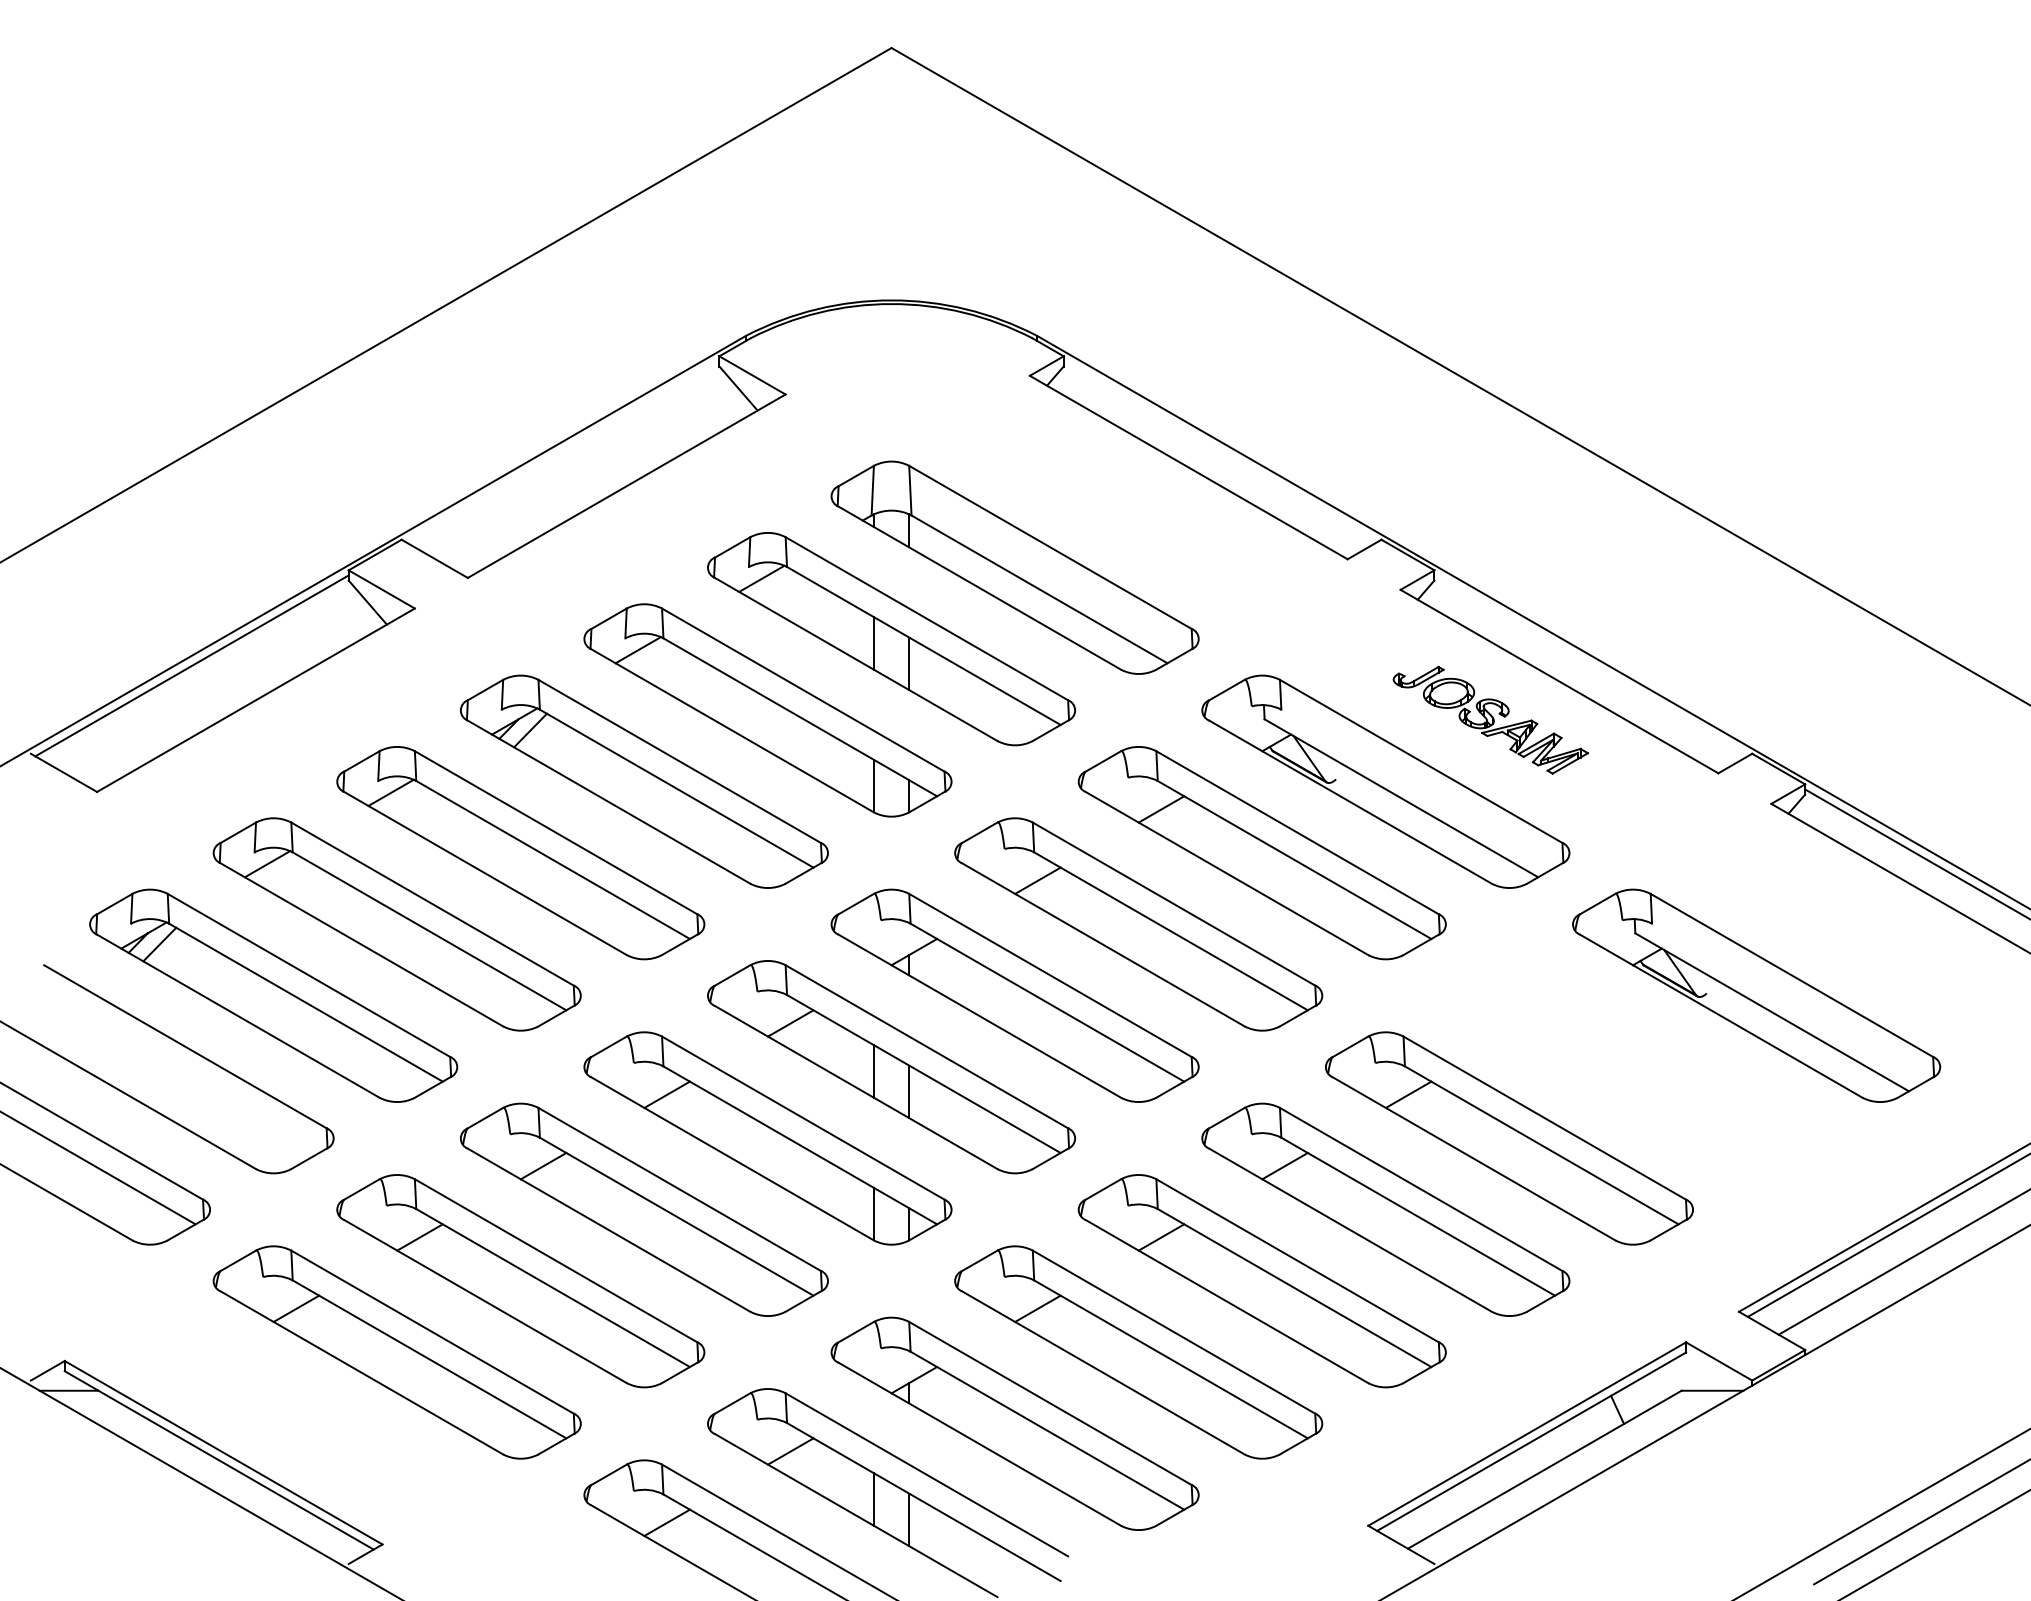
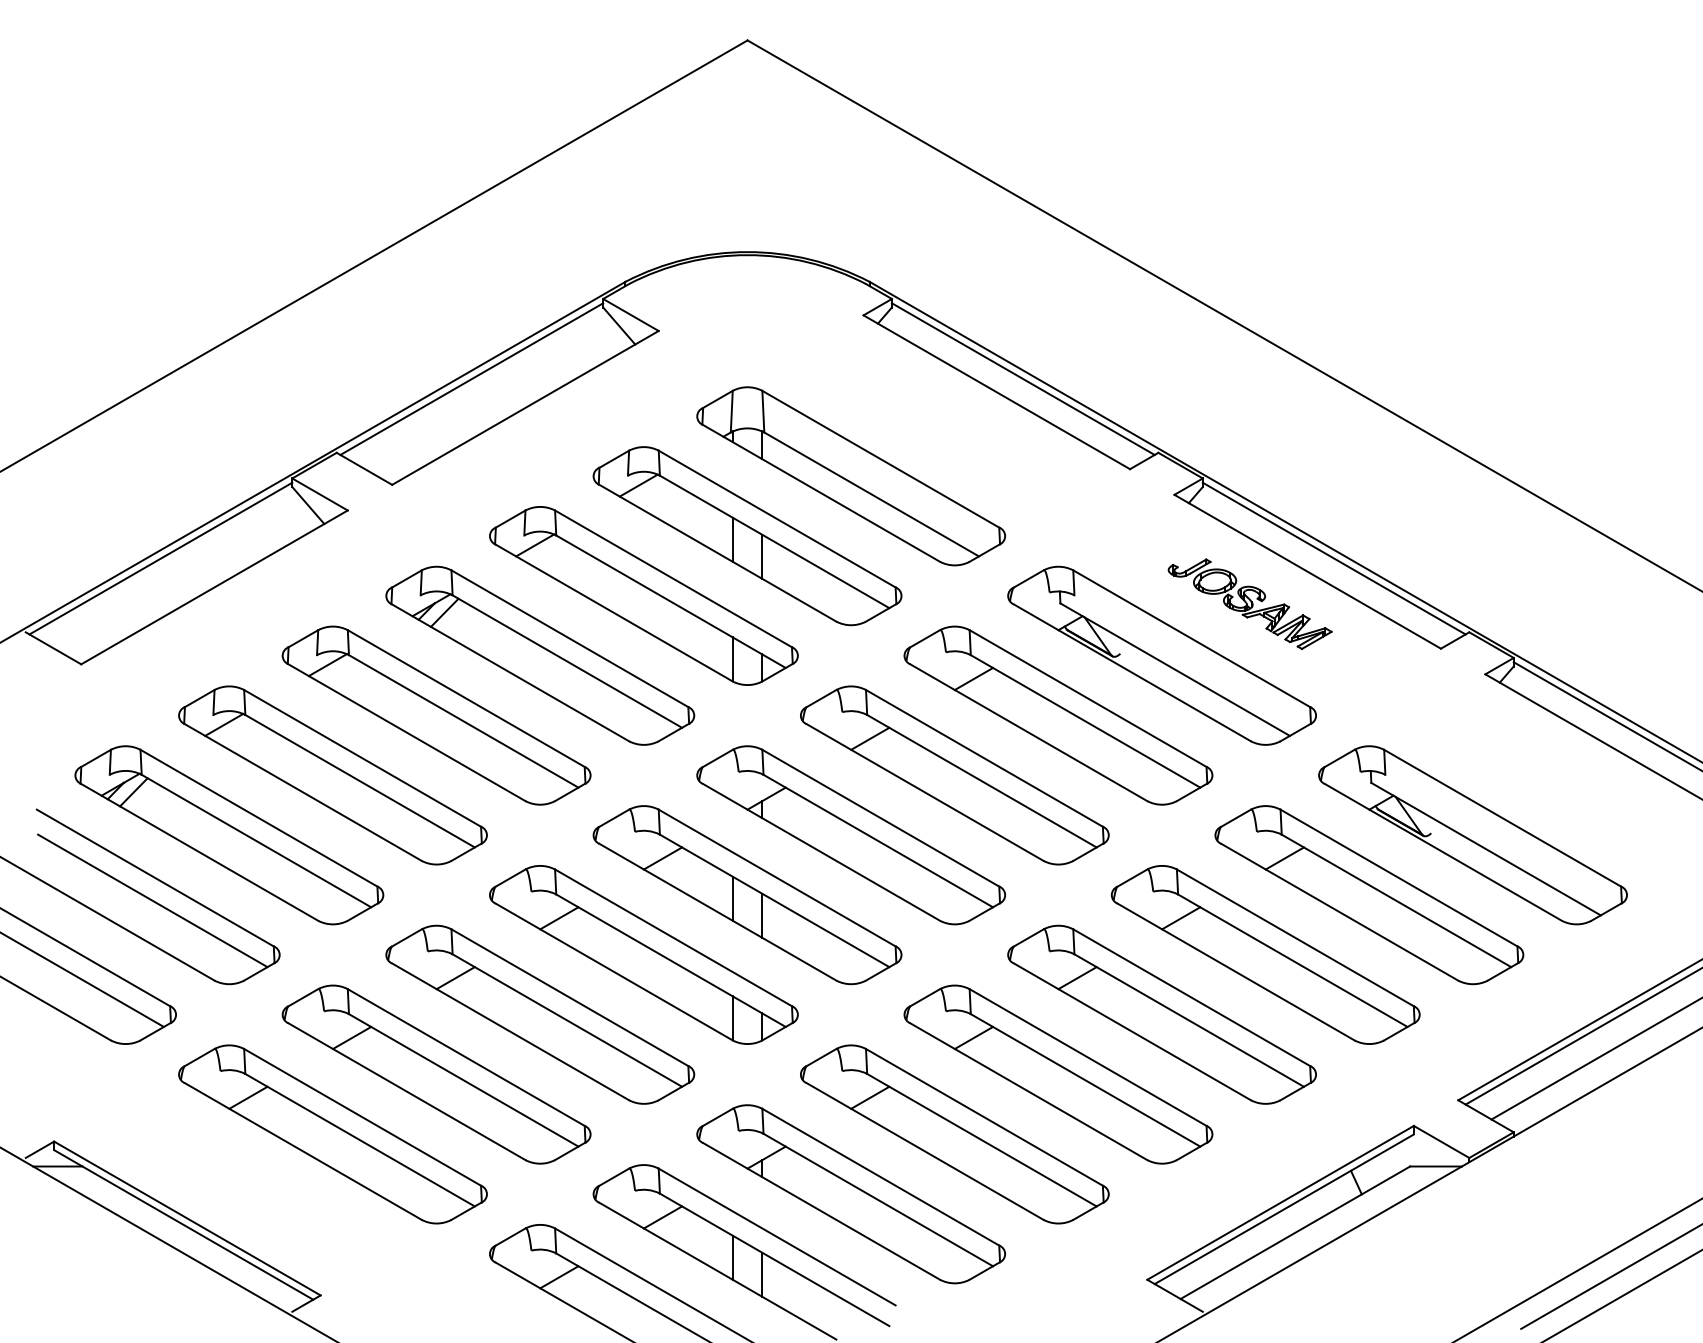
line: (562, 451) -> (471, 378), added
line: (1219, 451) -> (1022, 378), added
line: (1590, 665) -> (1333, 558), added
part: (1633, 1067) -> (1369, 895), added
line: (182, 1073) -> (152, 900), added

